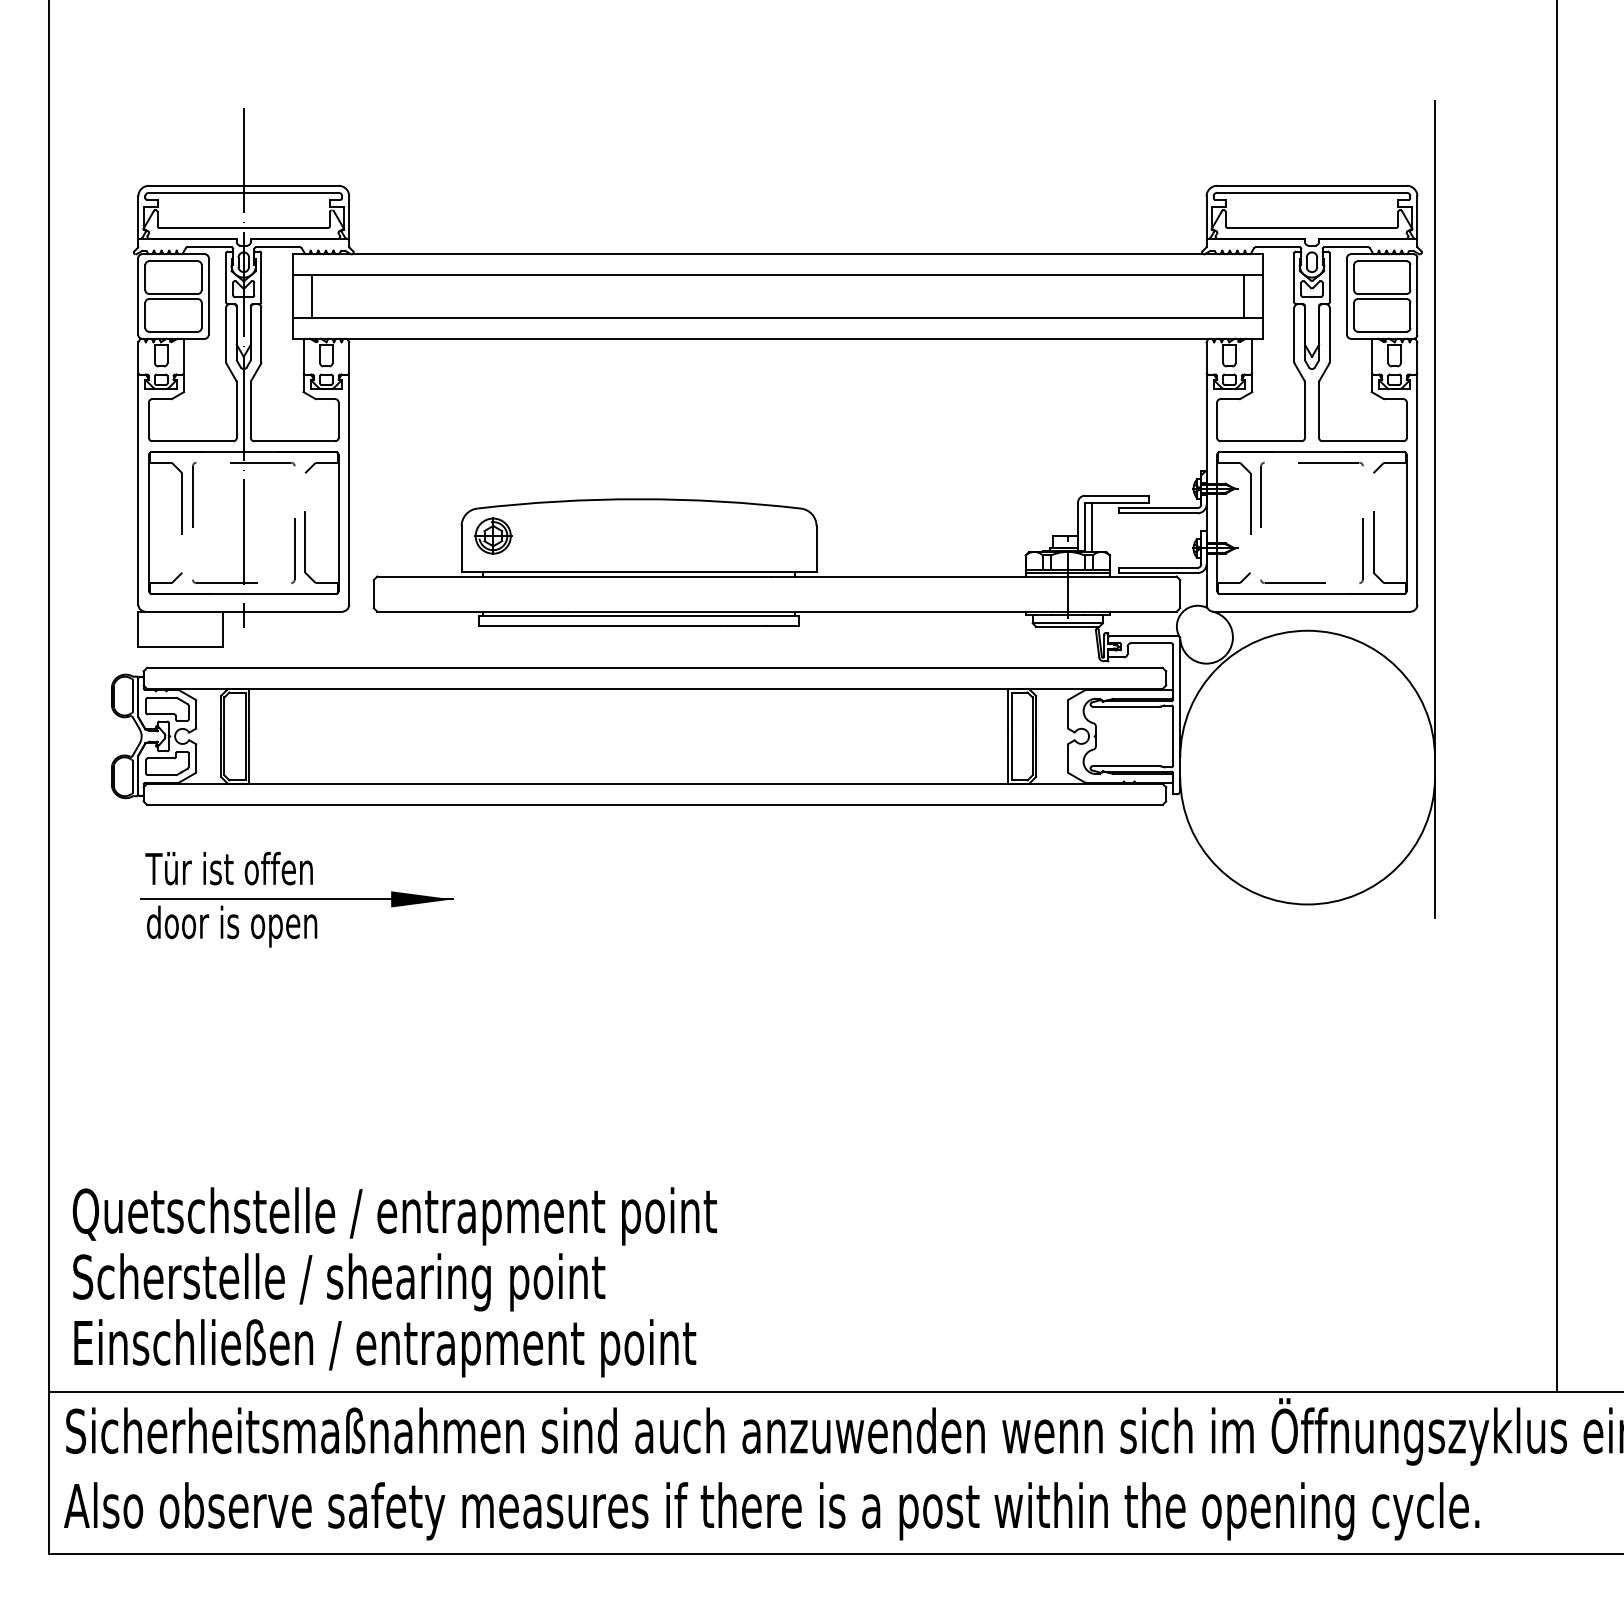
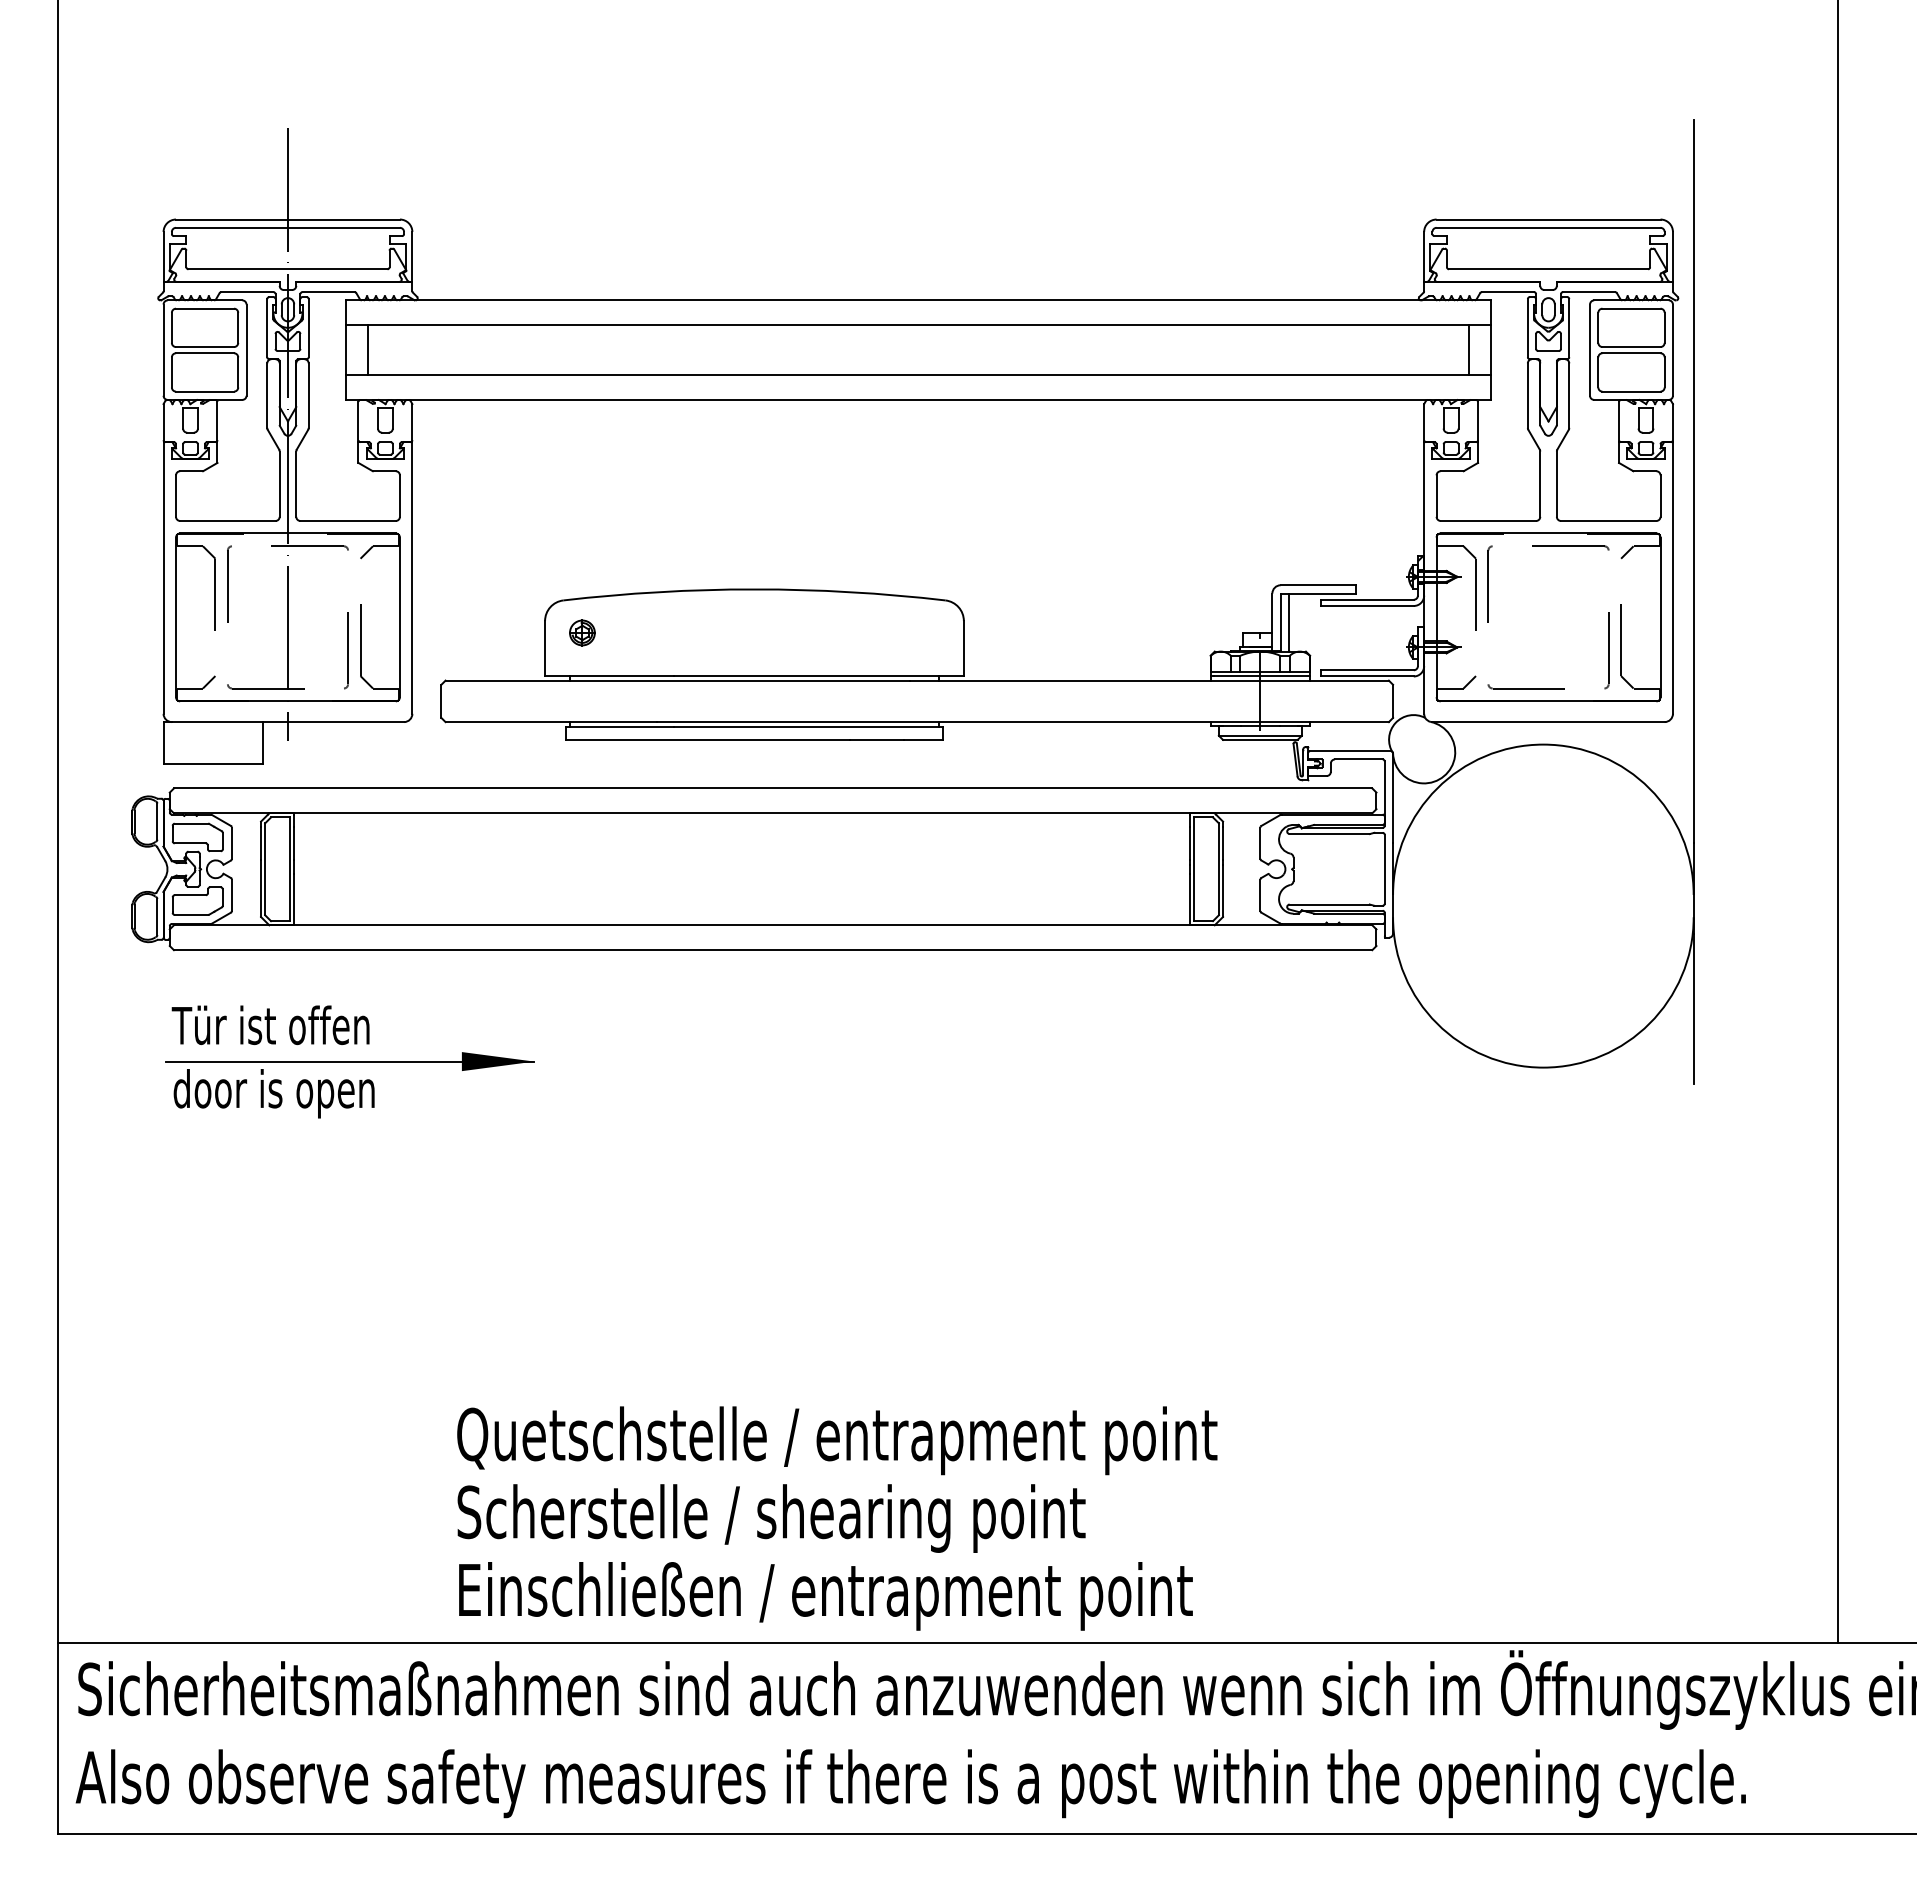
part: (493, 535) -> (582, 632), size x0.6
text: (395, 1282) -> (837, 1518), moved

